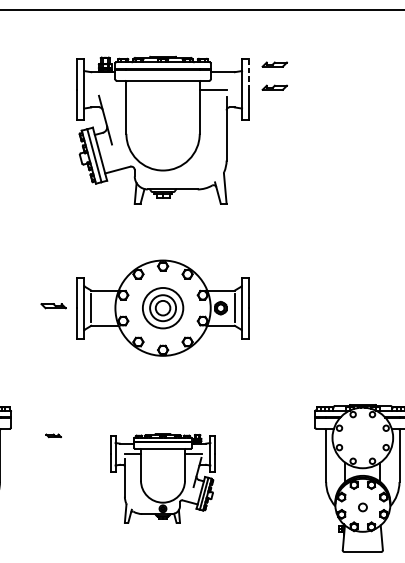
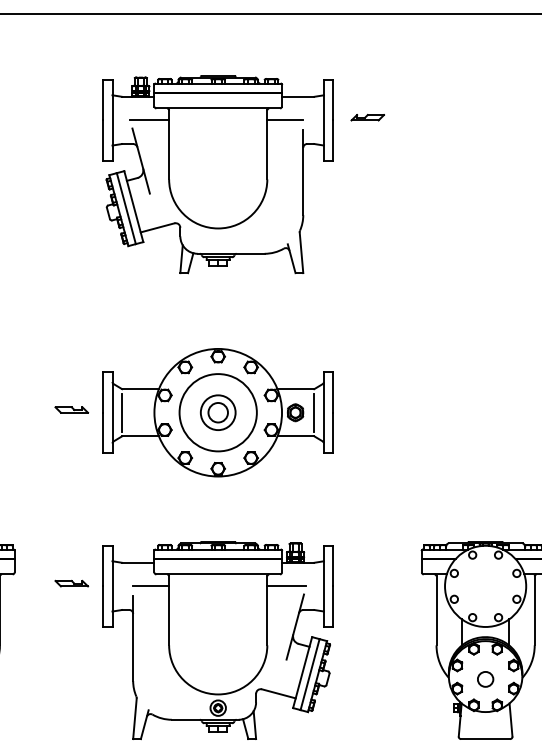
part: (274, 64) -> (367, 86), removed
line: (249, 74) -> (333, 99), dashed -> solid
line: (111, 89) -> (149, 120), added
circle: (162, 308) -> (217, 412), size x1.43
part: (53, 435) -> (71, 583), size x1.67
part: (162, 478) -> (217, 640), size x1.67
part: (362, 507) -> (485, 679), size x1.43

